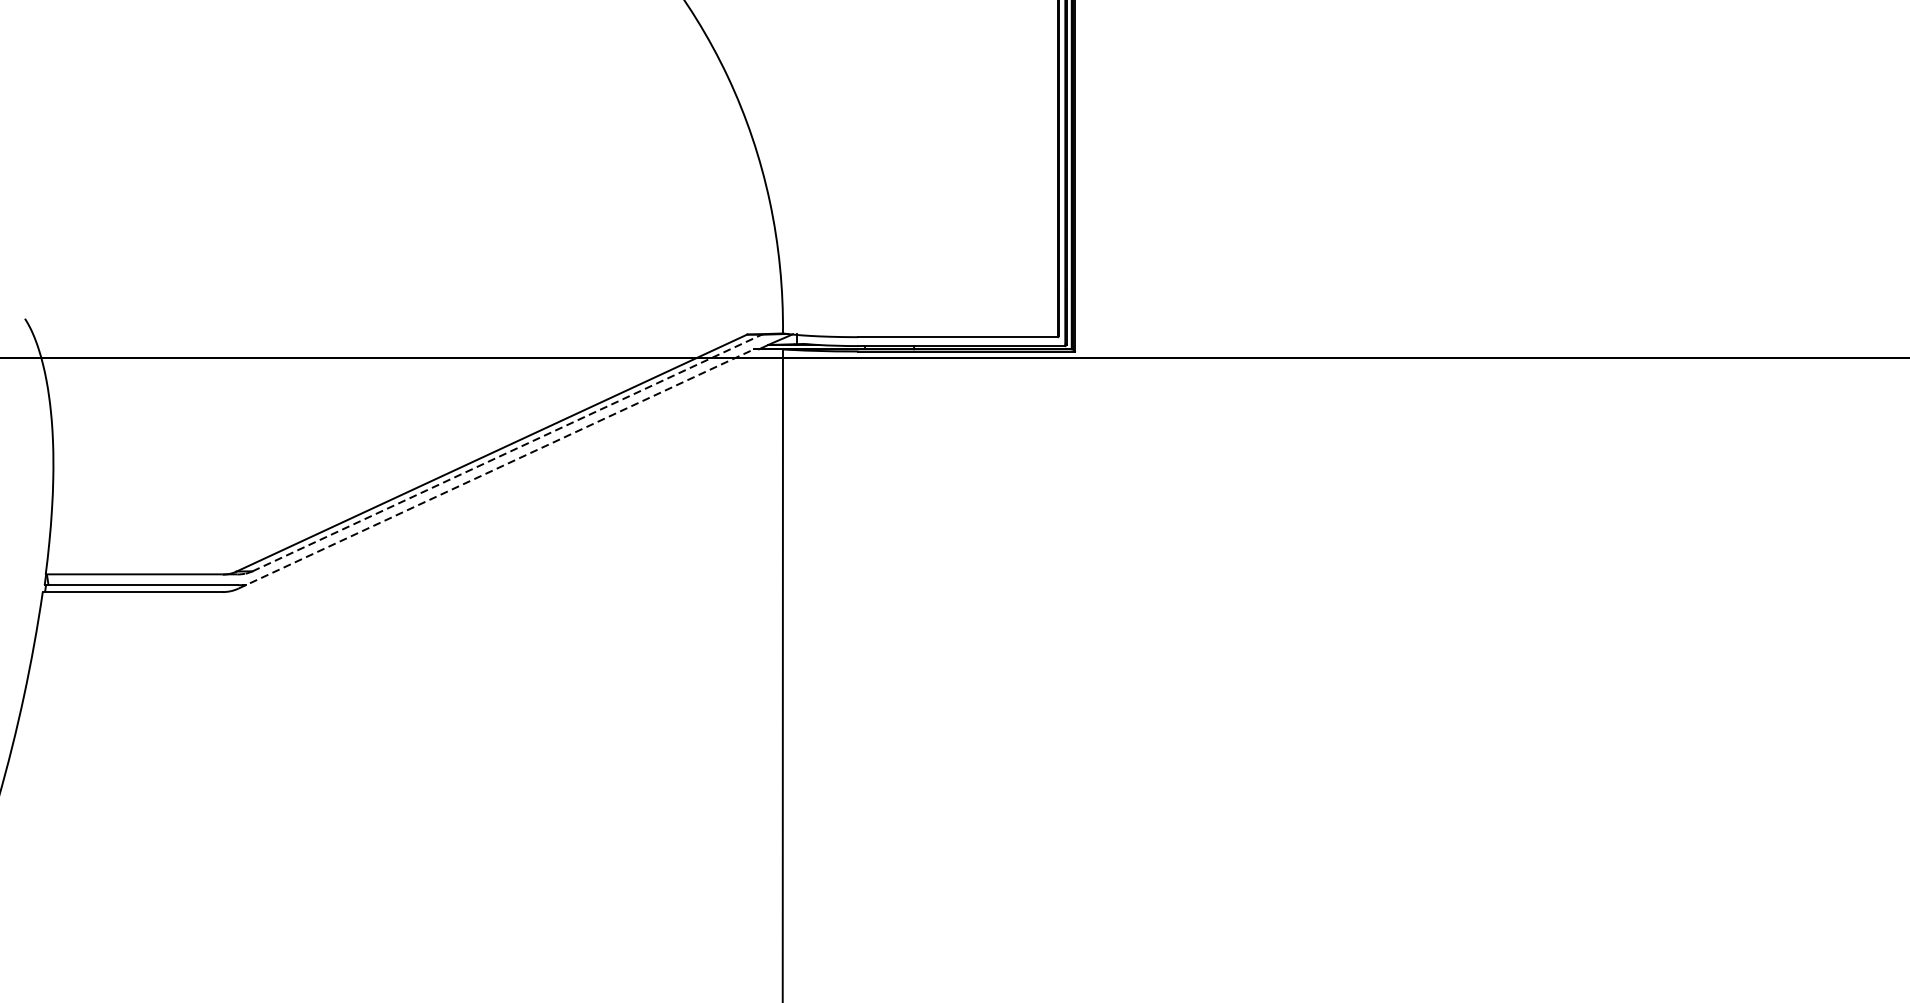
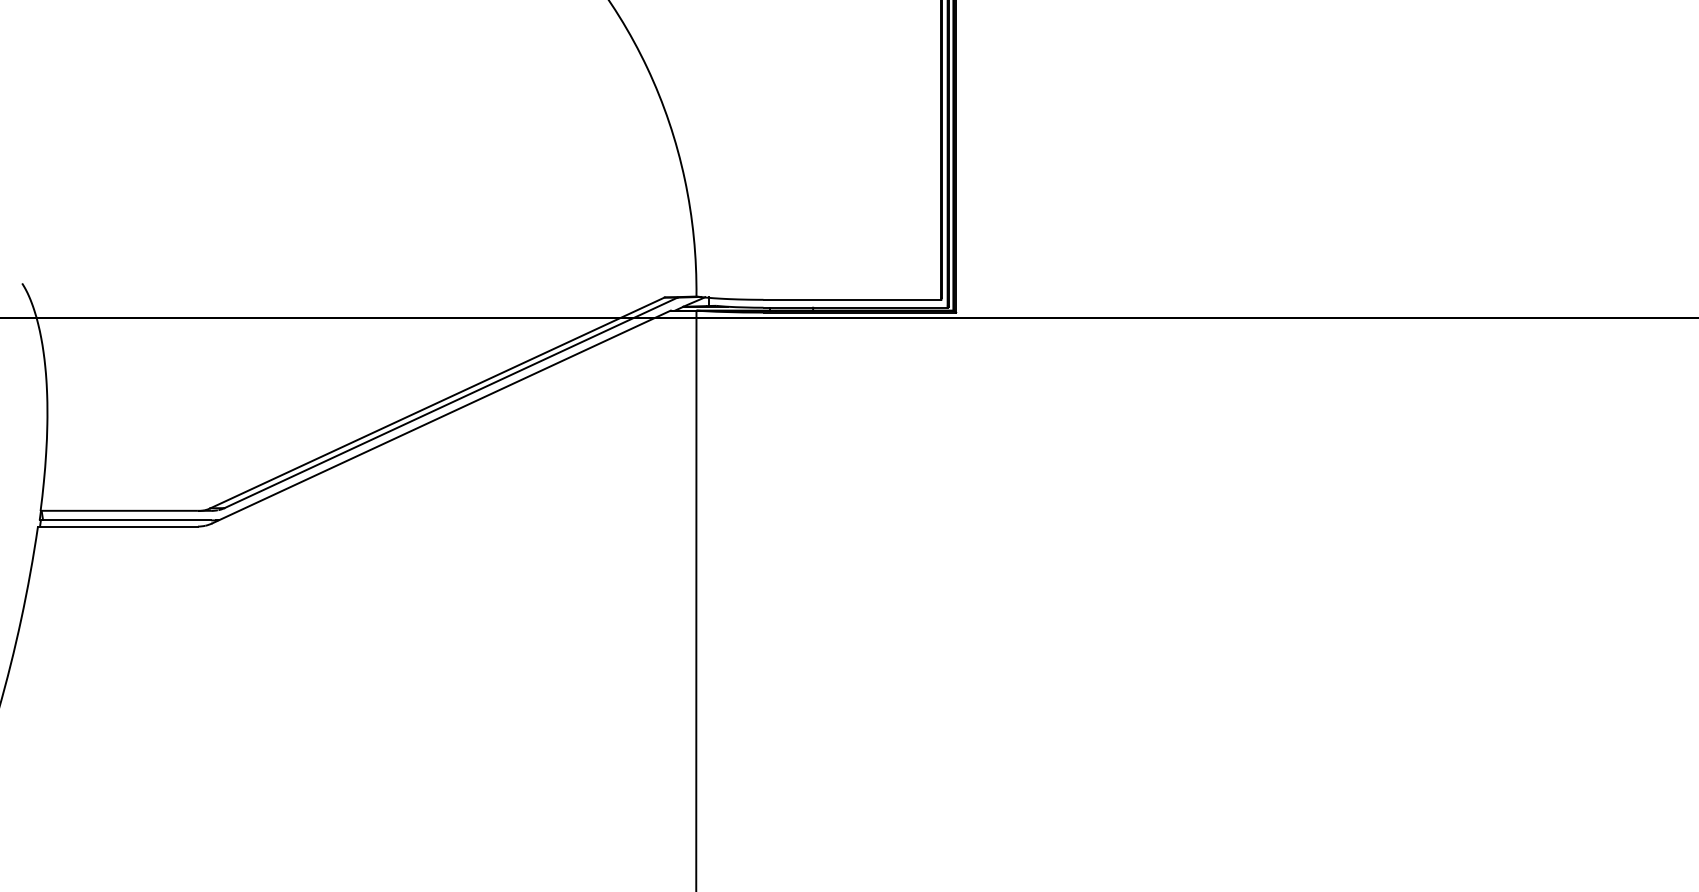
line: (507, 452) -> (451, 402), dashed -> solid
line: (496, 468) -> (441, 416), dashed -> solid

